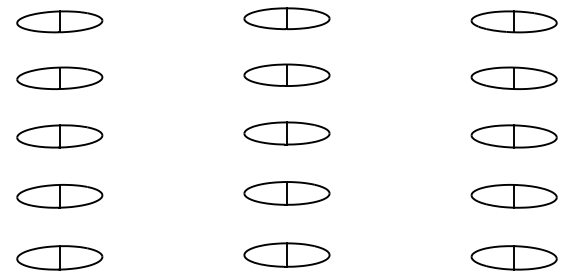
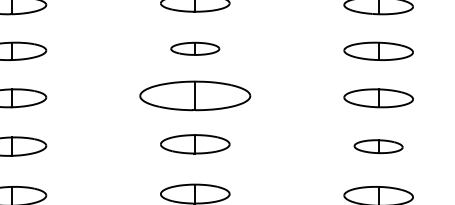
part: (286, 74) -> (194, 48), size x0.7
part: (286, 133) -> (194, 95), size x1.6
part: (513, 196) -> (378, 146), size x0.7

